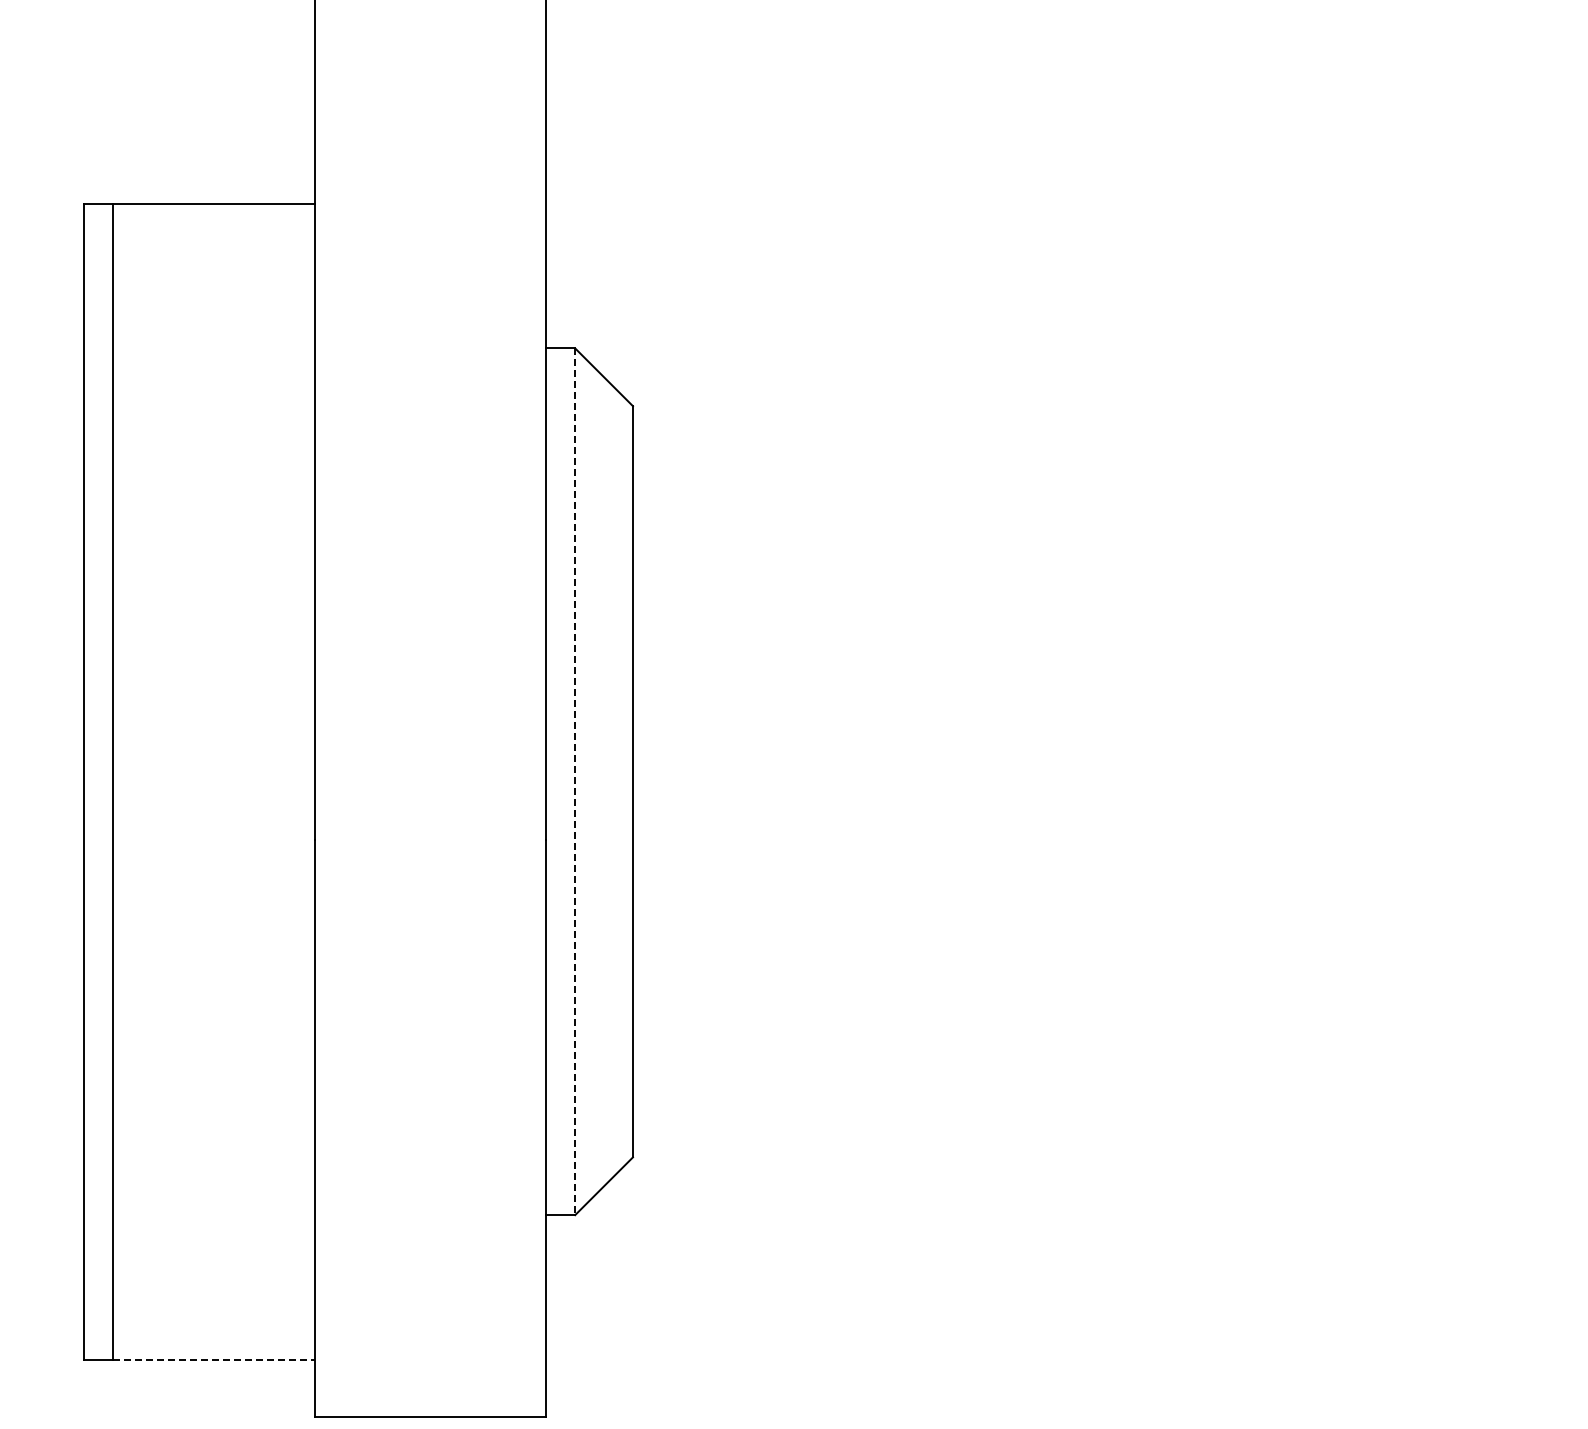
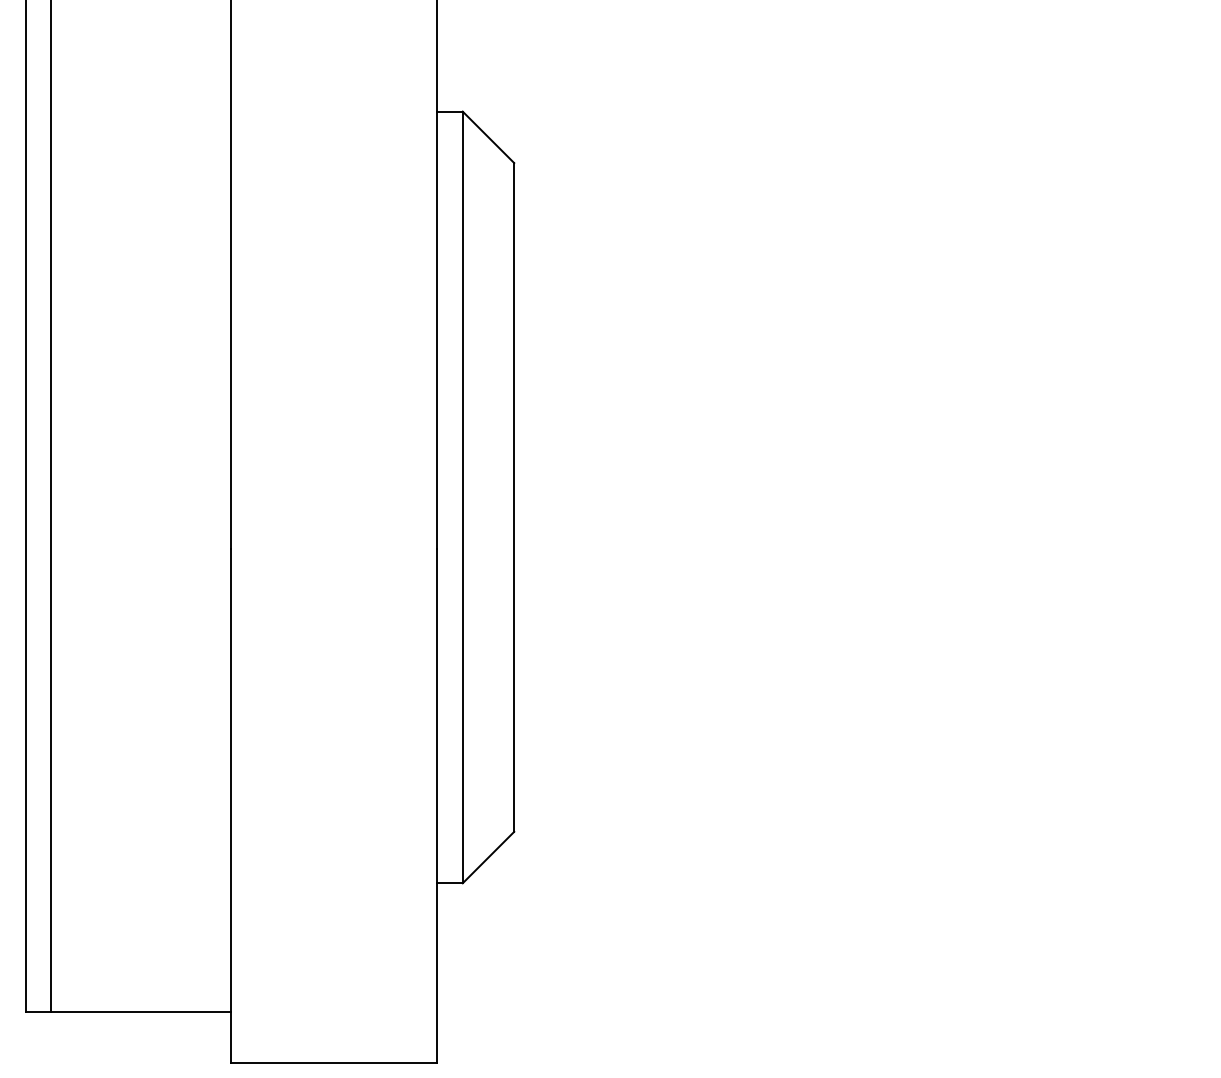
line: (575, 782) -> (463, 498), dashed -> solid
line: (214, 1359) -> (141, 1011), dashed -> solid

